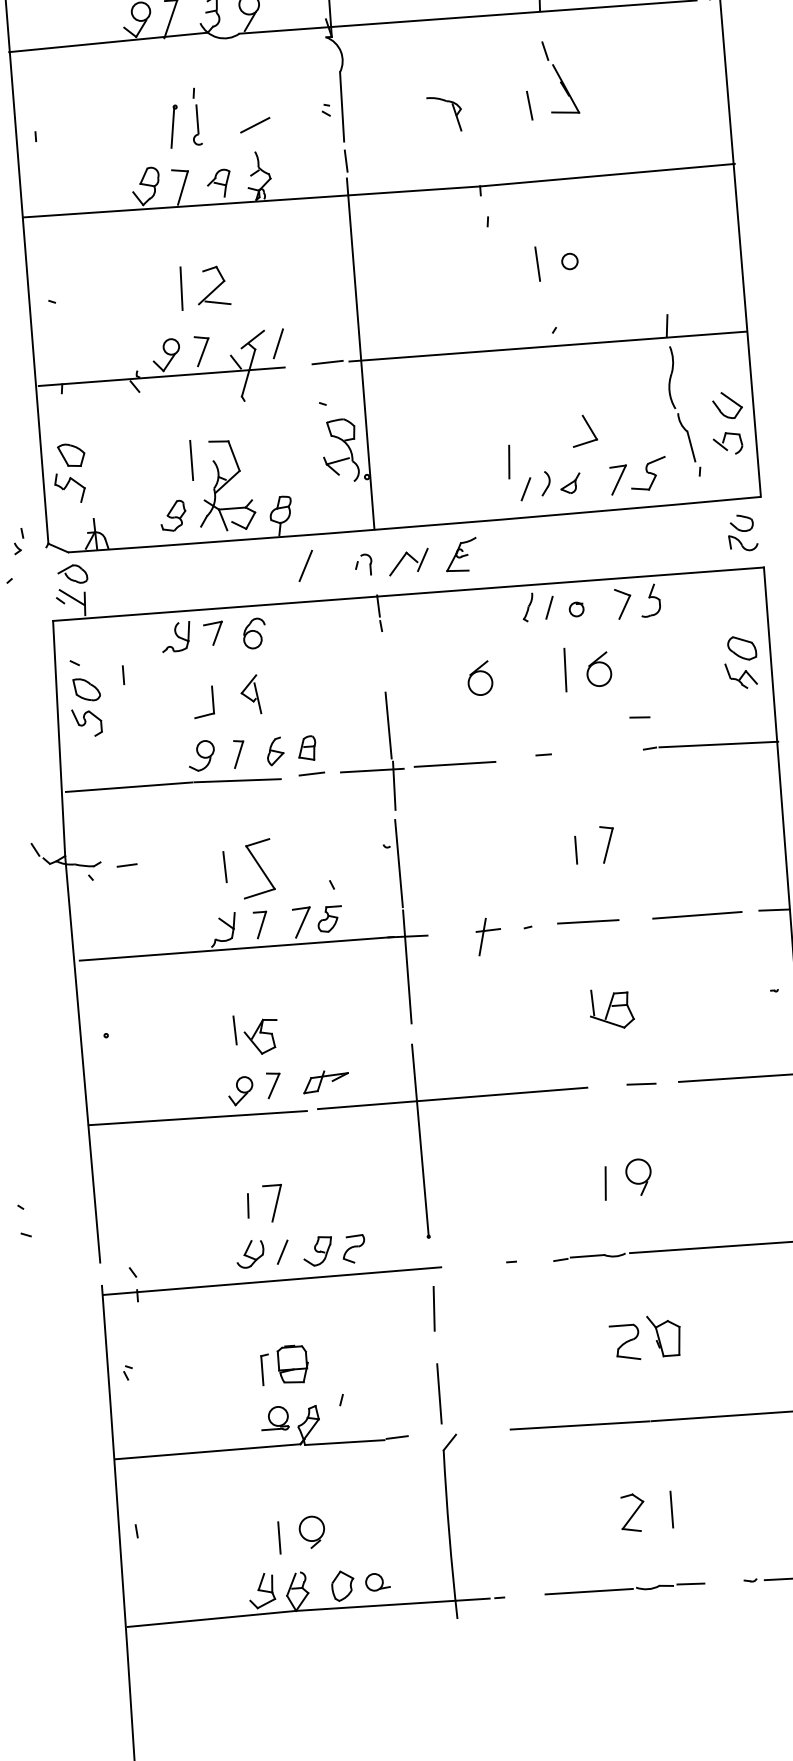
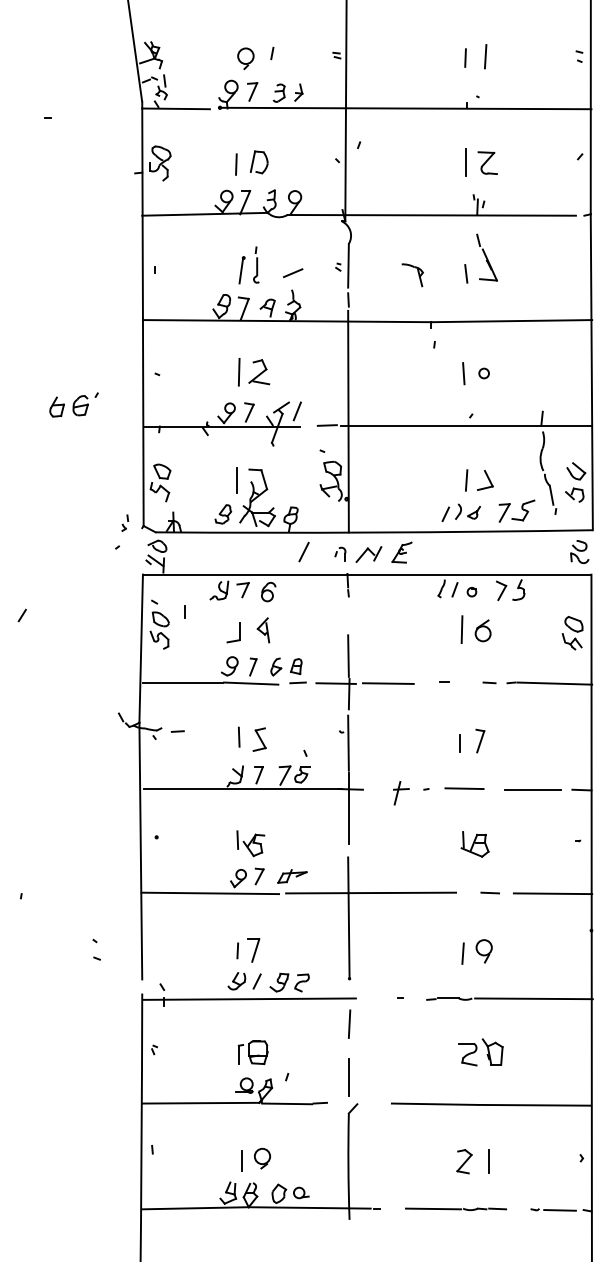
line: (509, 462) -> (466, 480), moved
part: (479, 677) -> (407, 630), removed
line: (639, 716) -> (489, 682), moved
part: (257, 868) -> (259, 739), size x0.62

